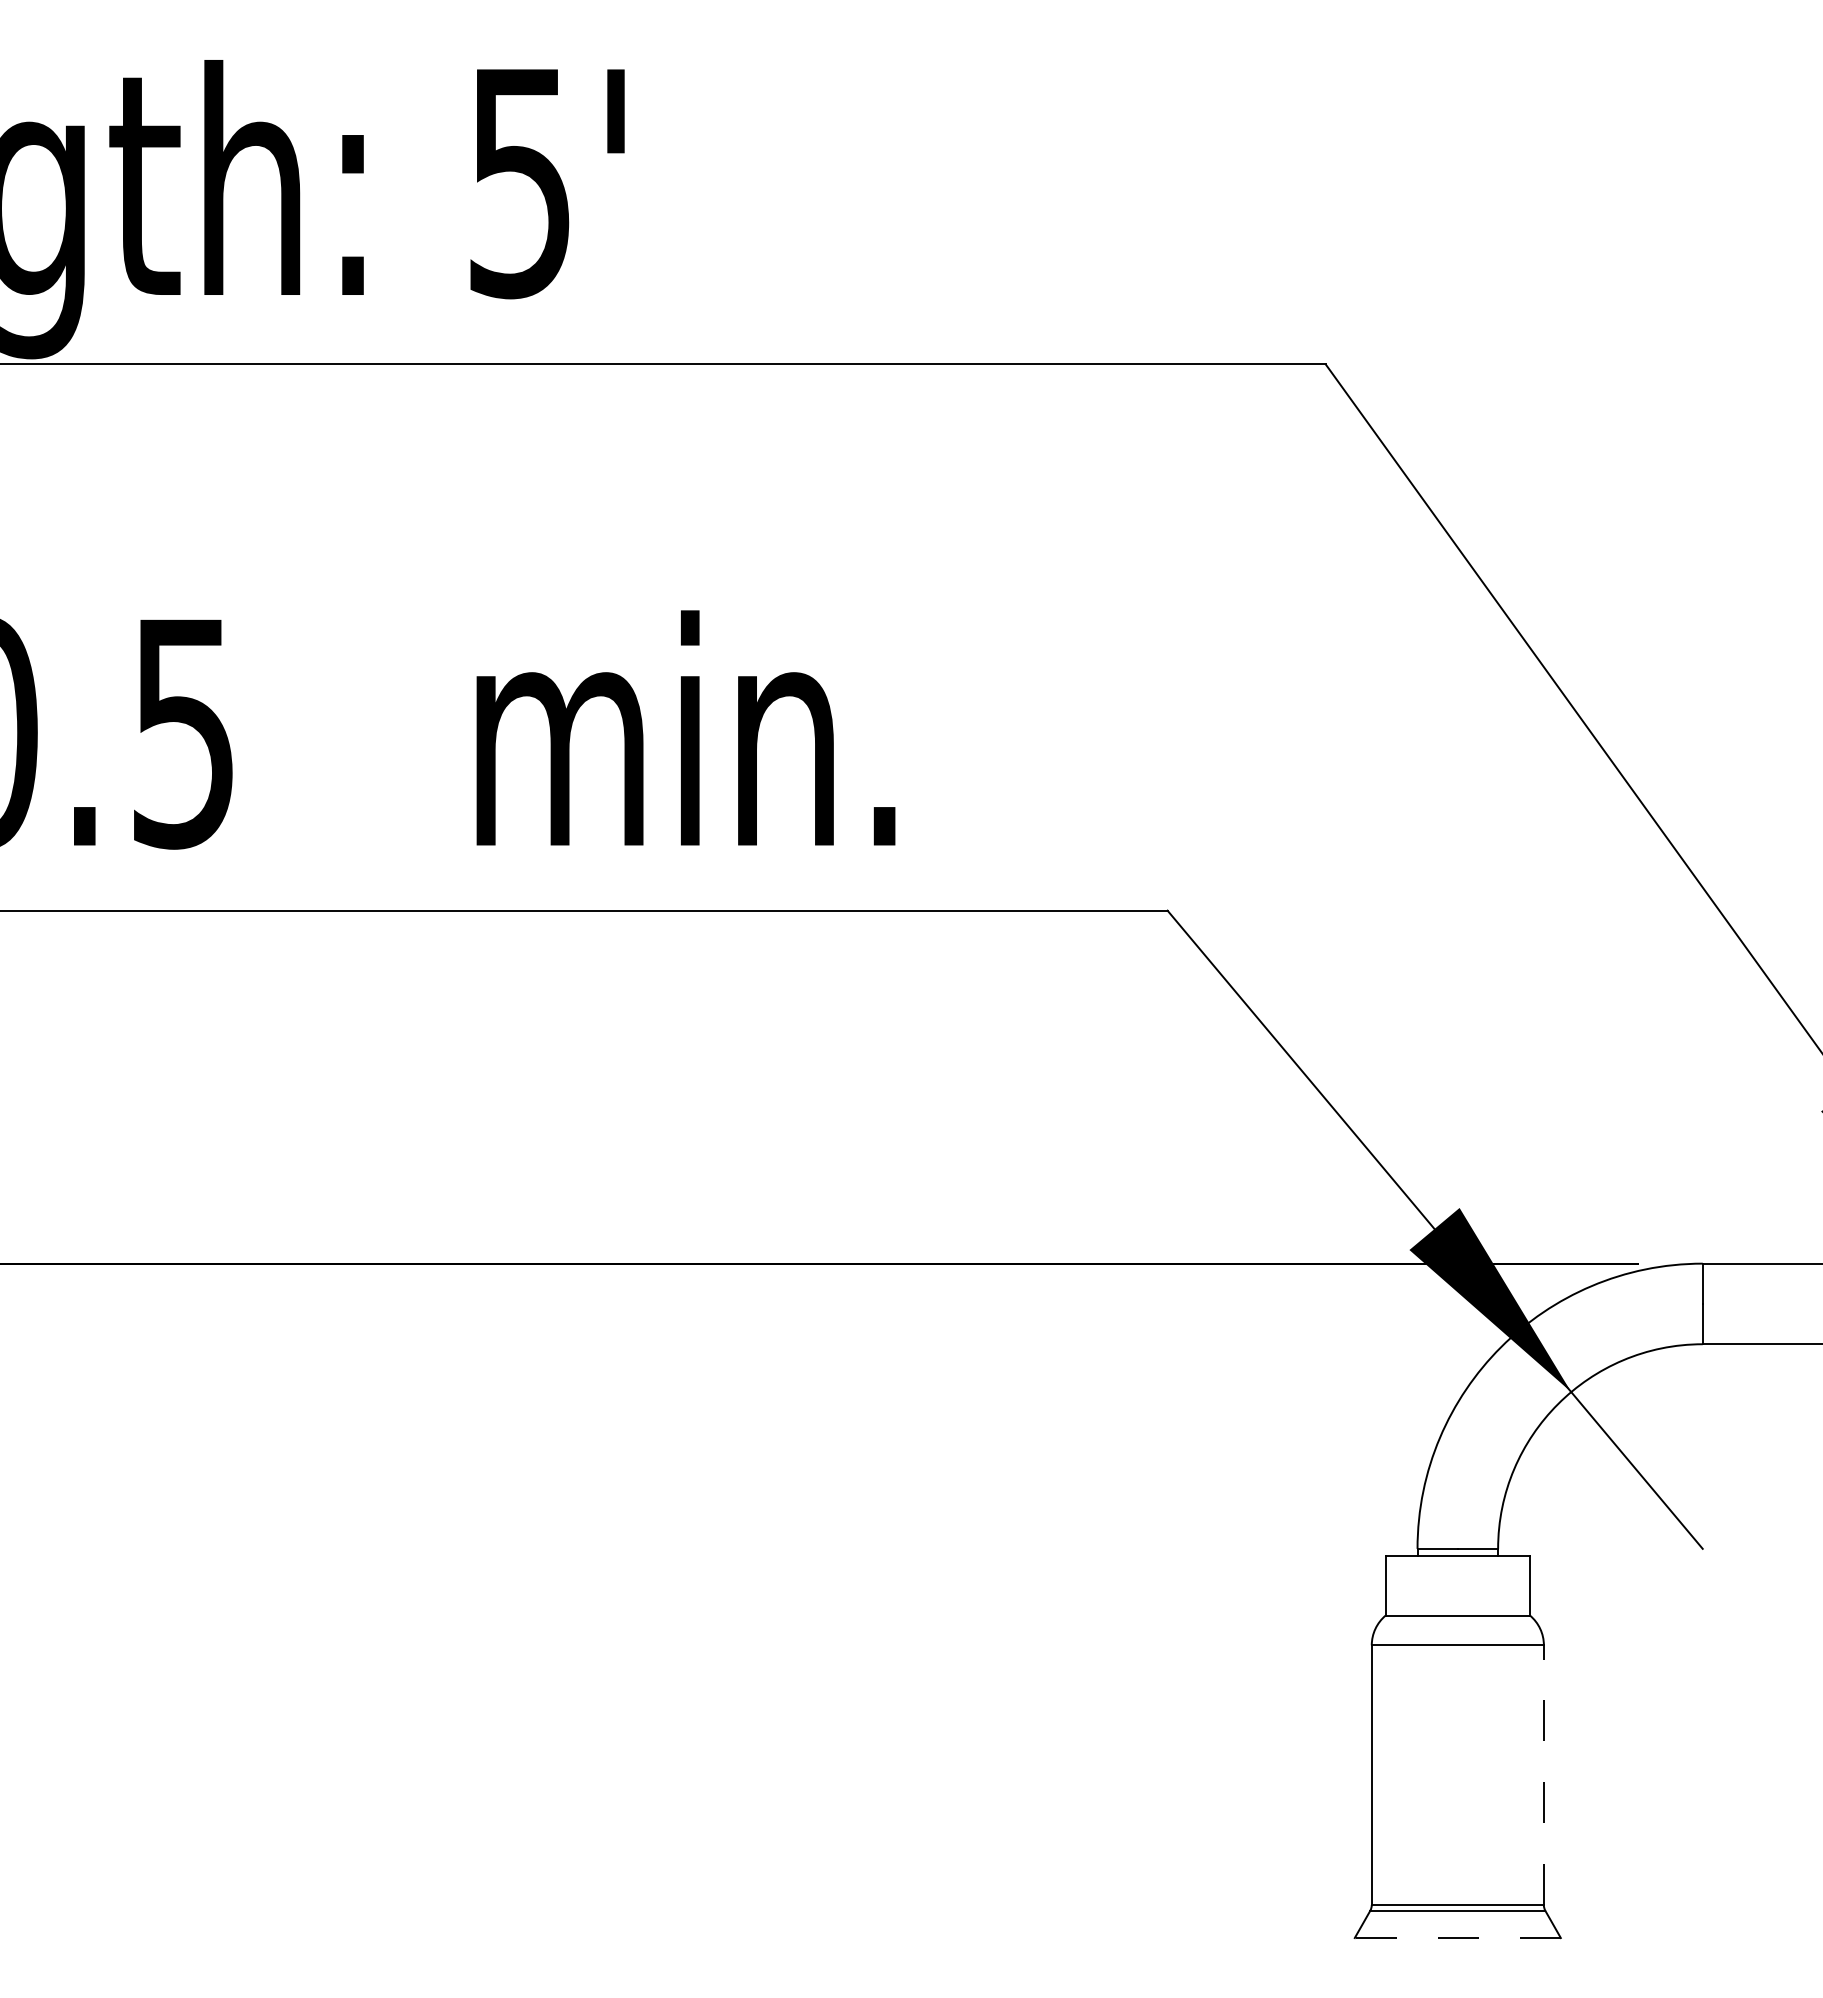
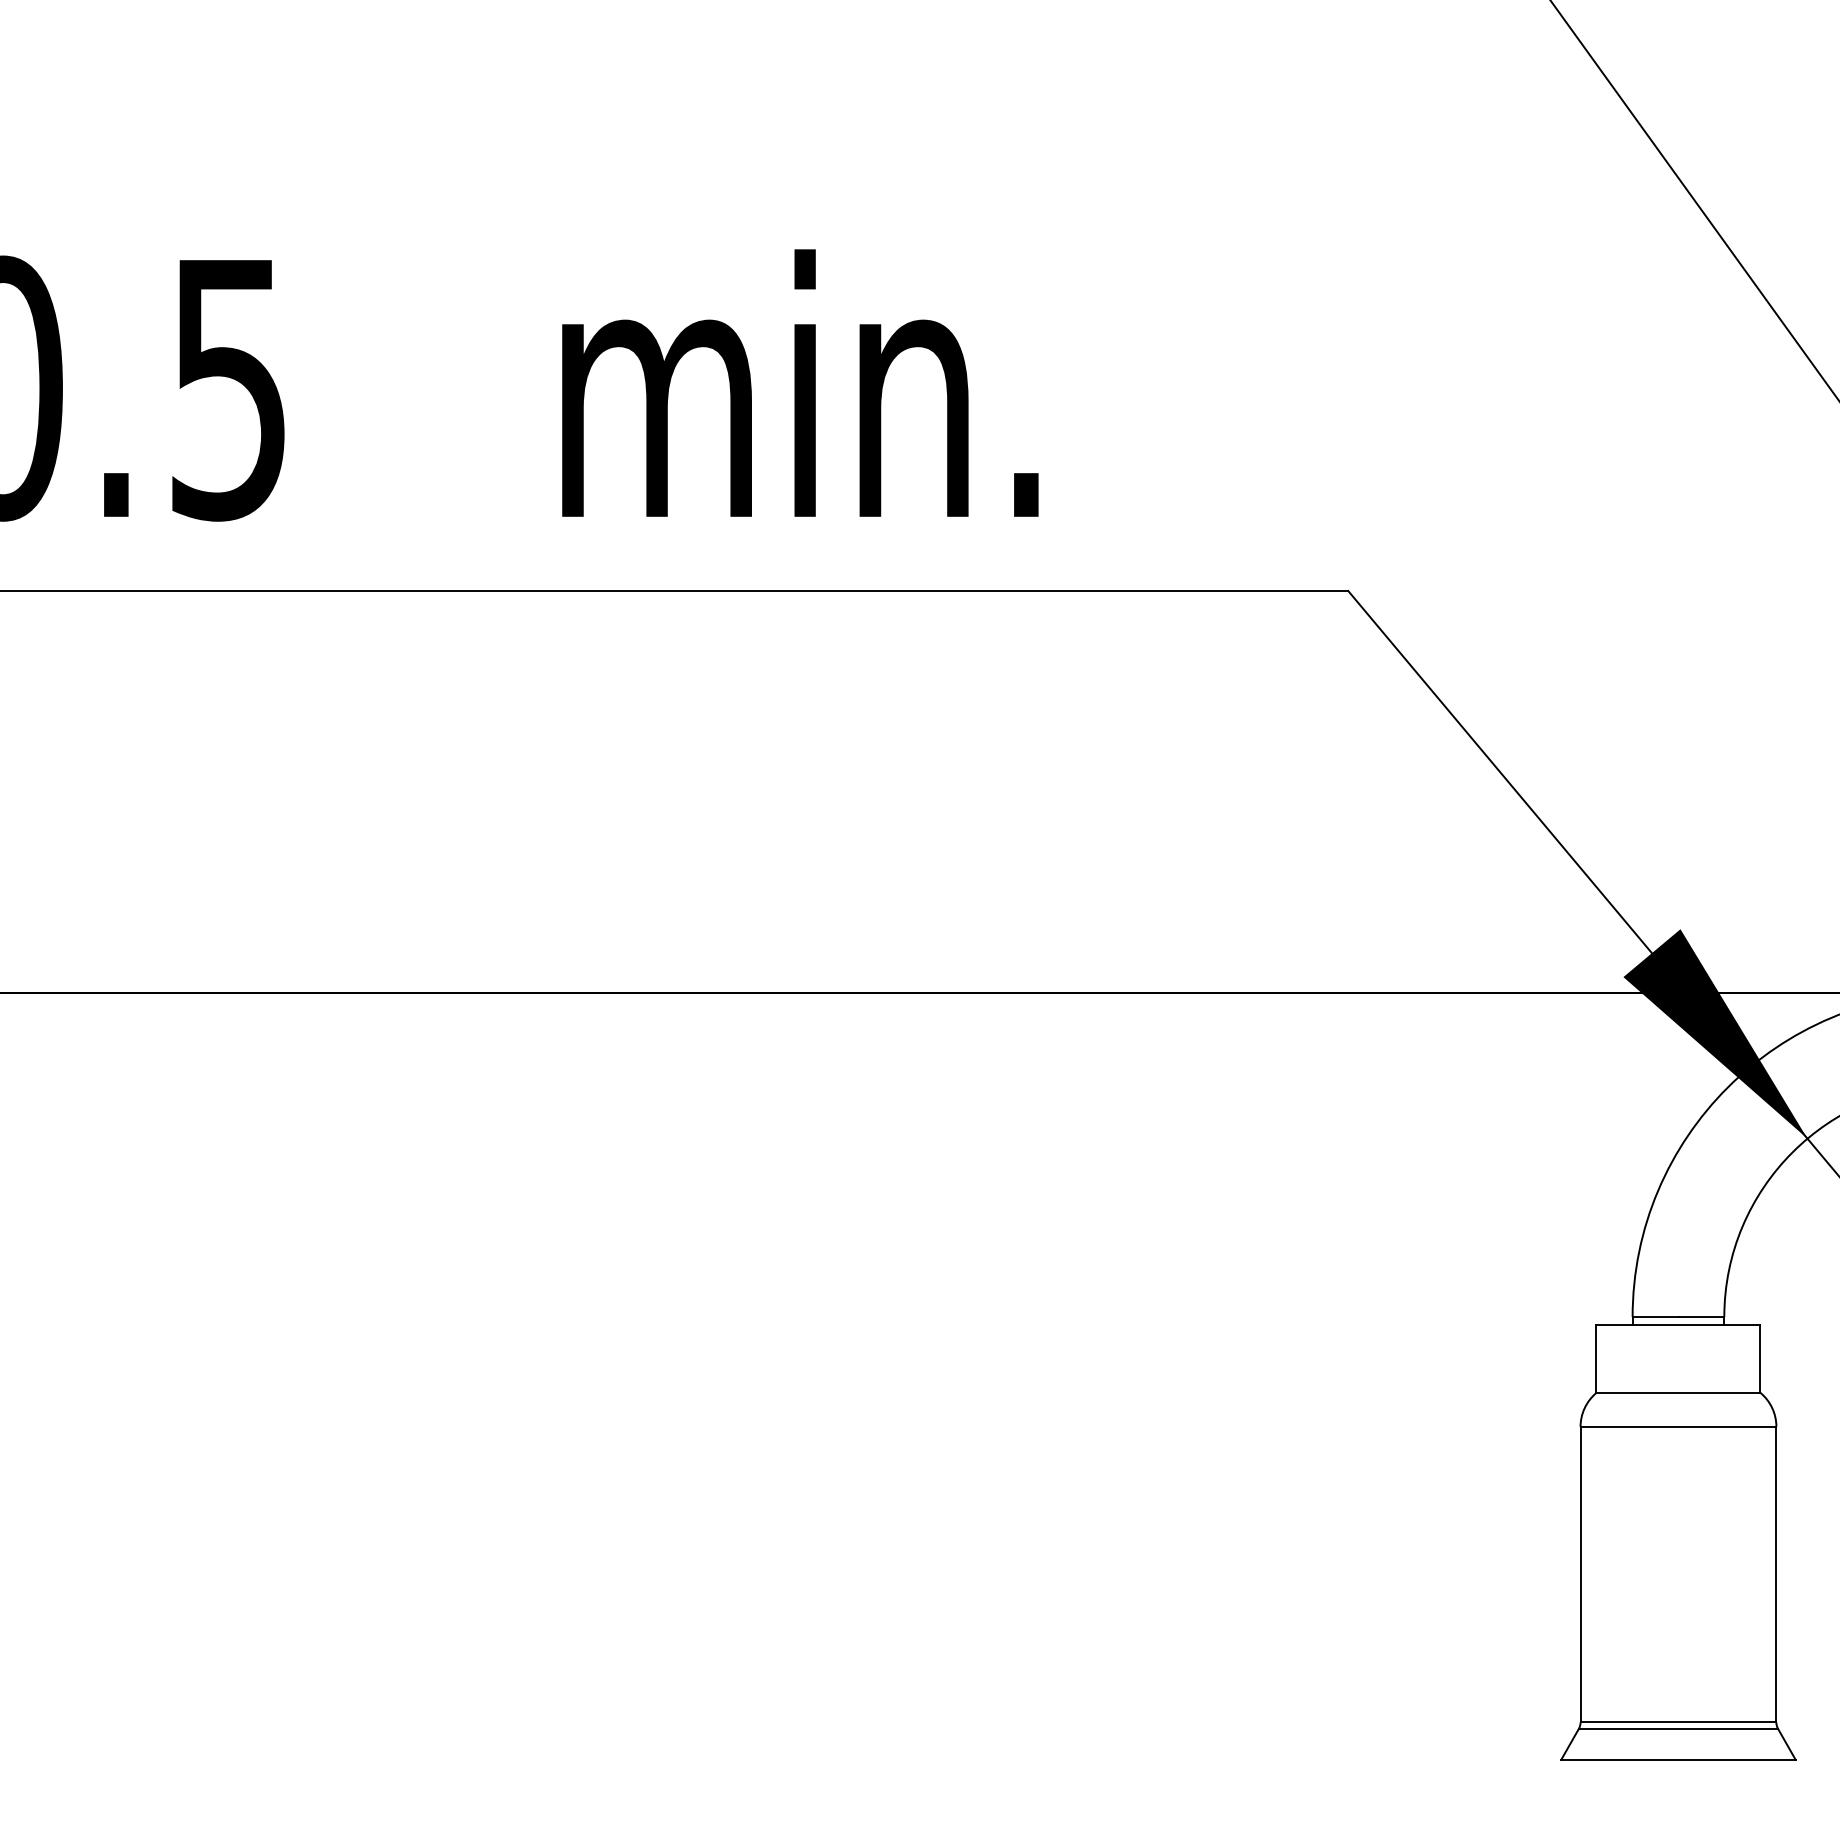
line: (1543, 1775) -> (1775, 1574), dashed -> solid
line: (1457, 1938) -> (1678, 1760), dashed -> solid

